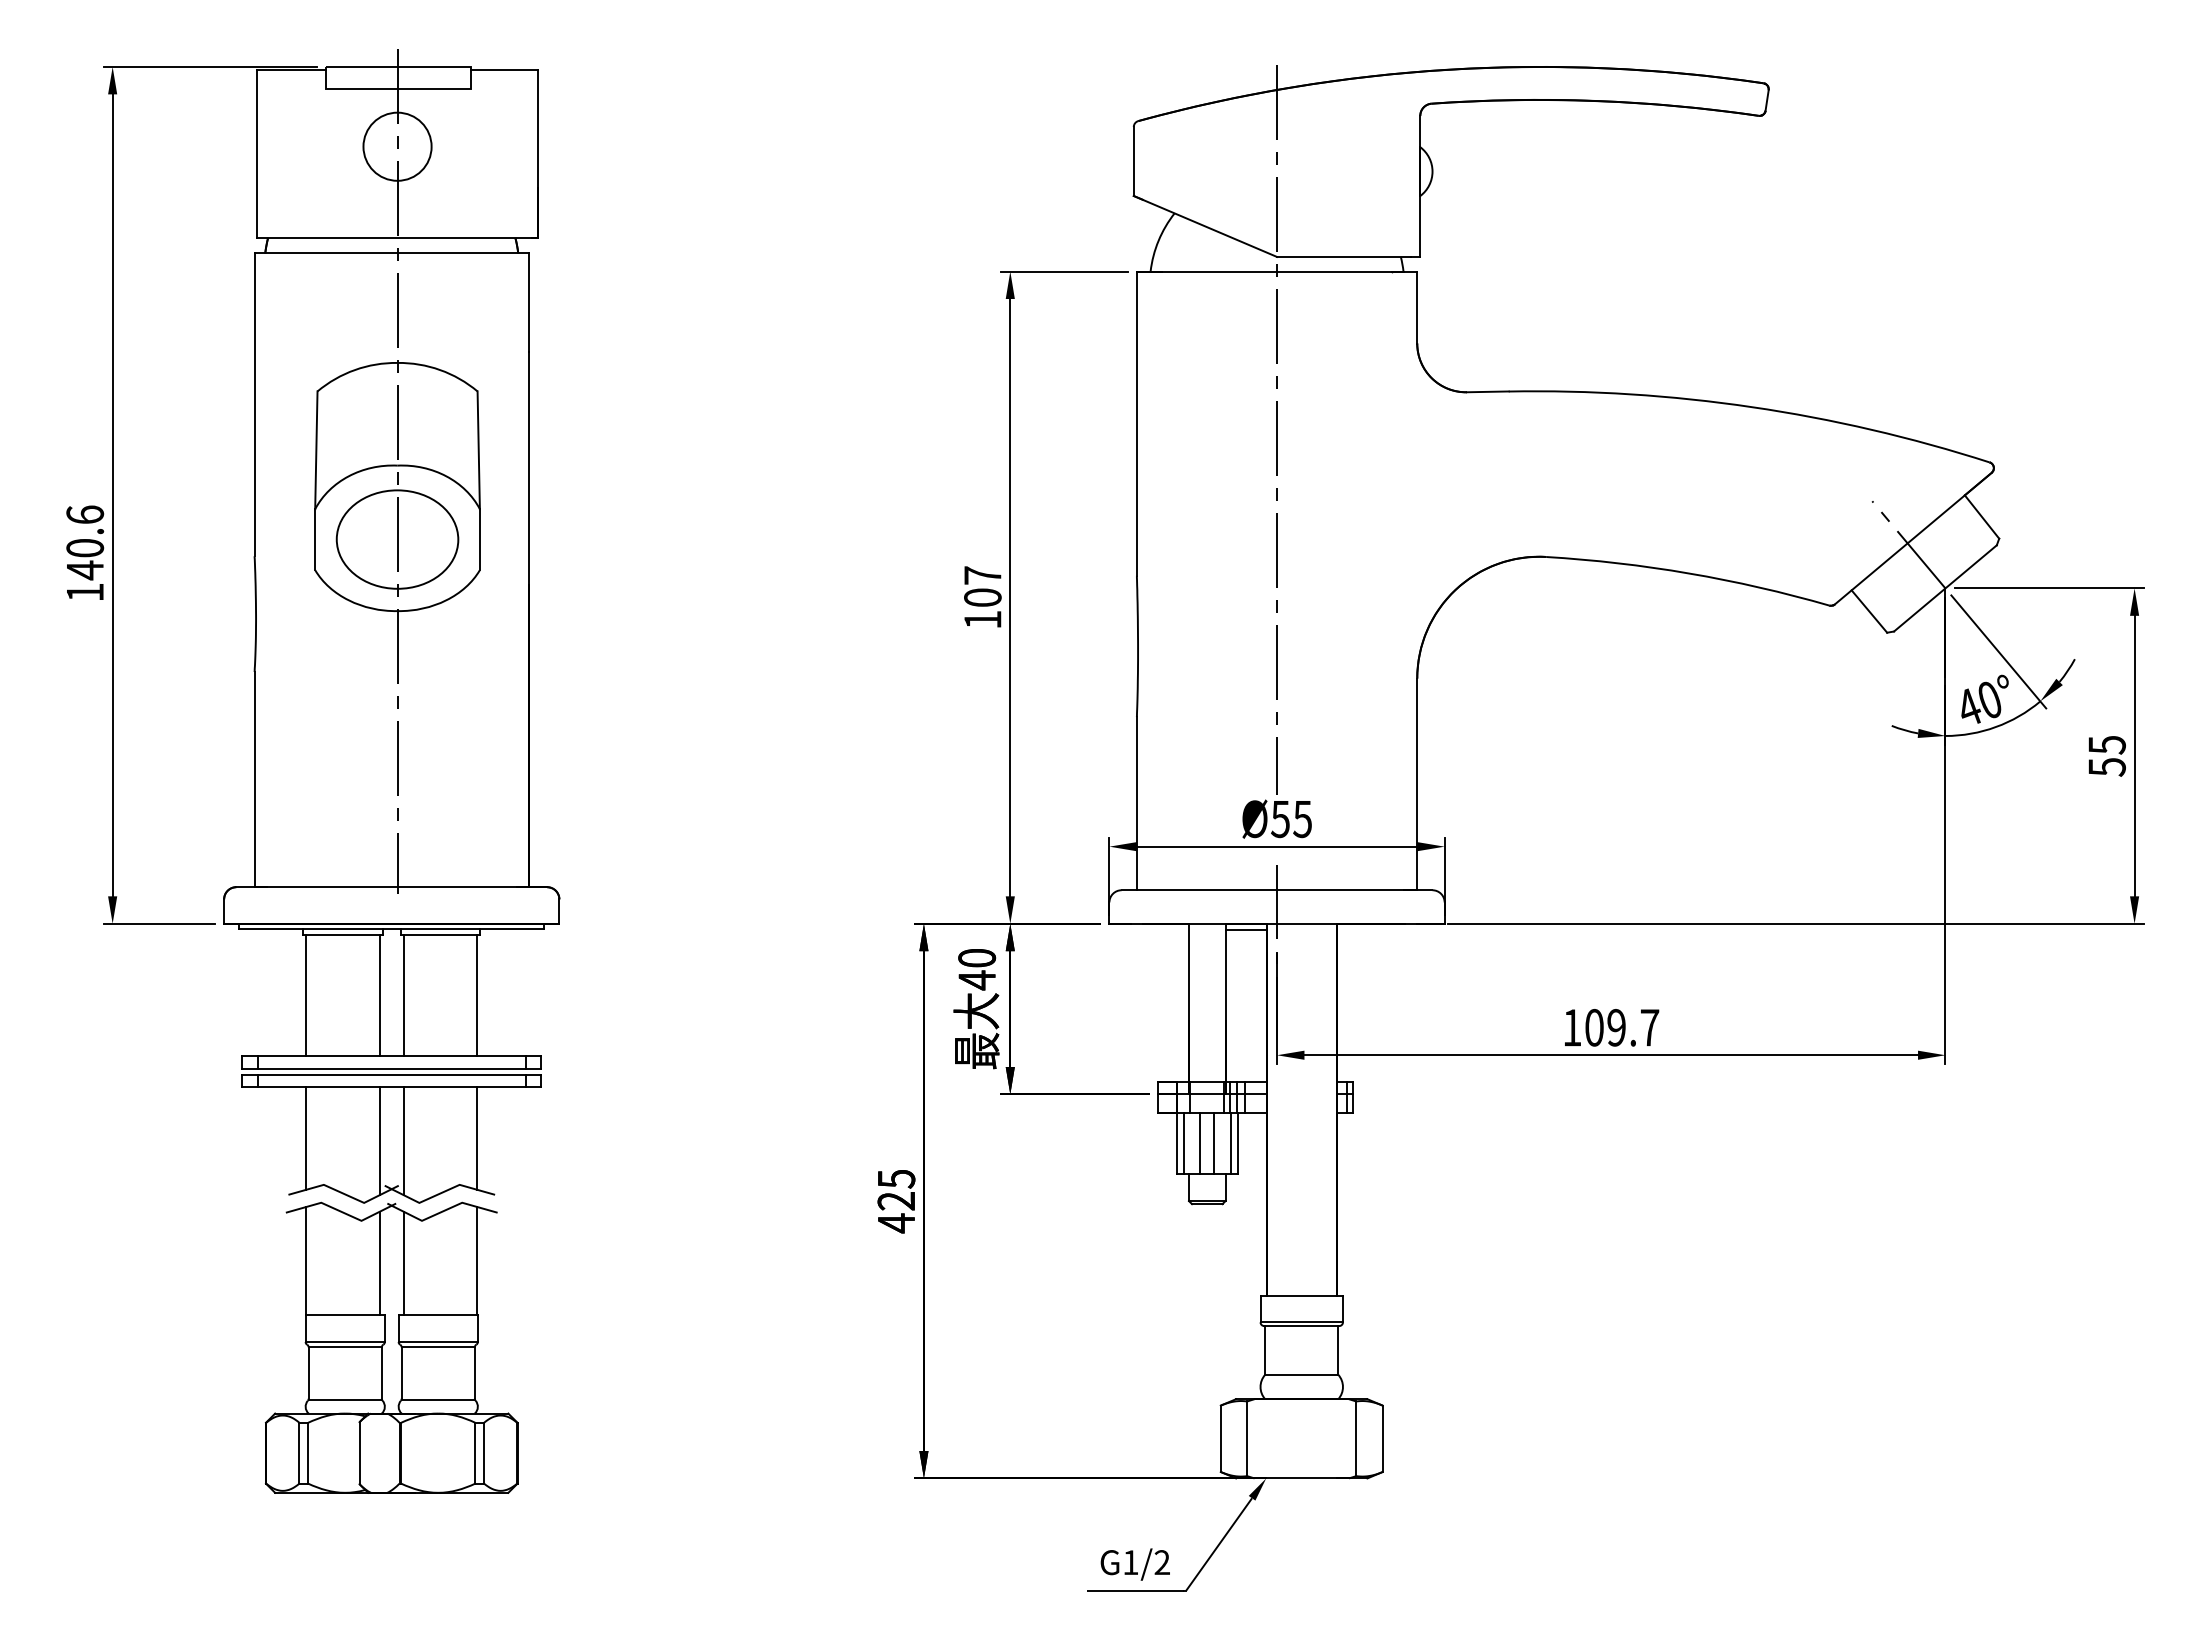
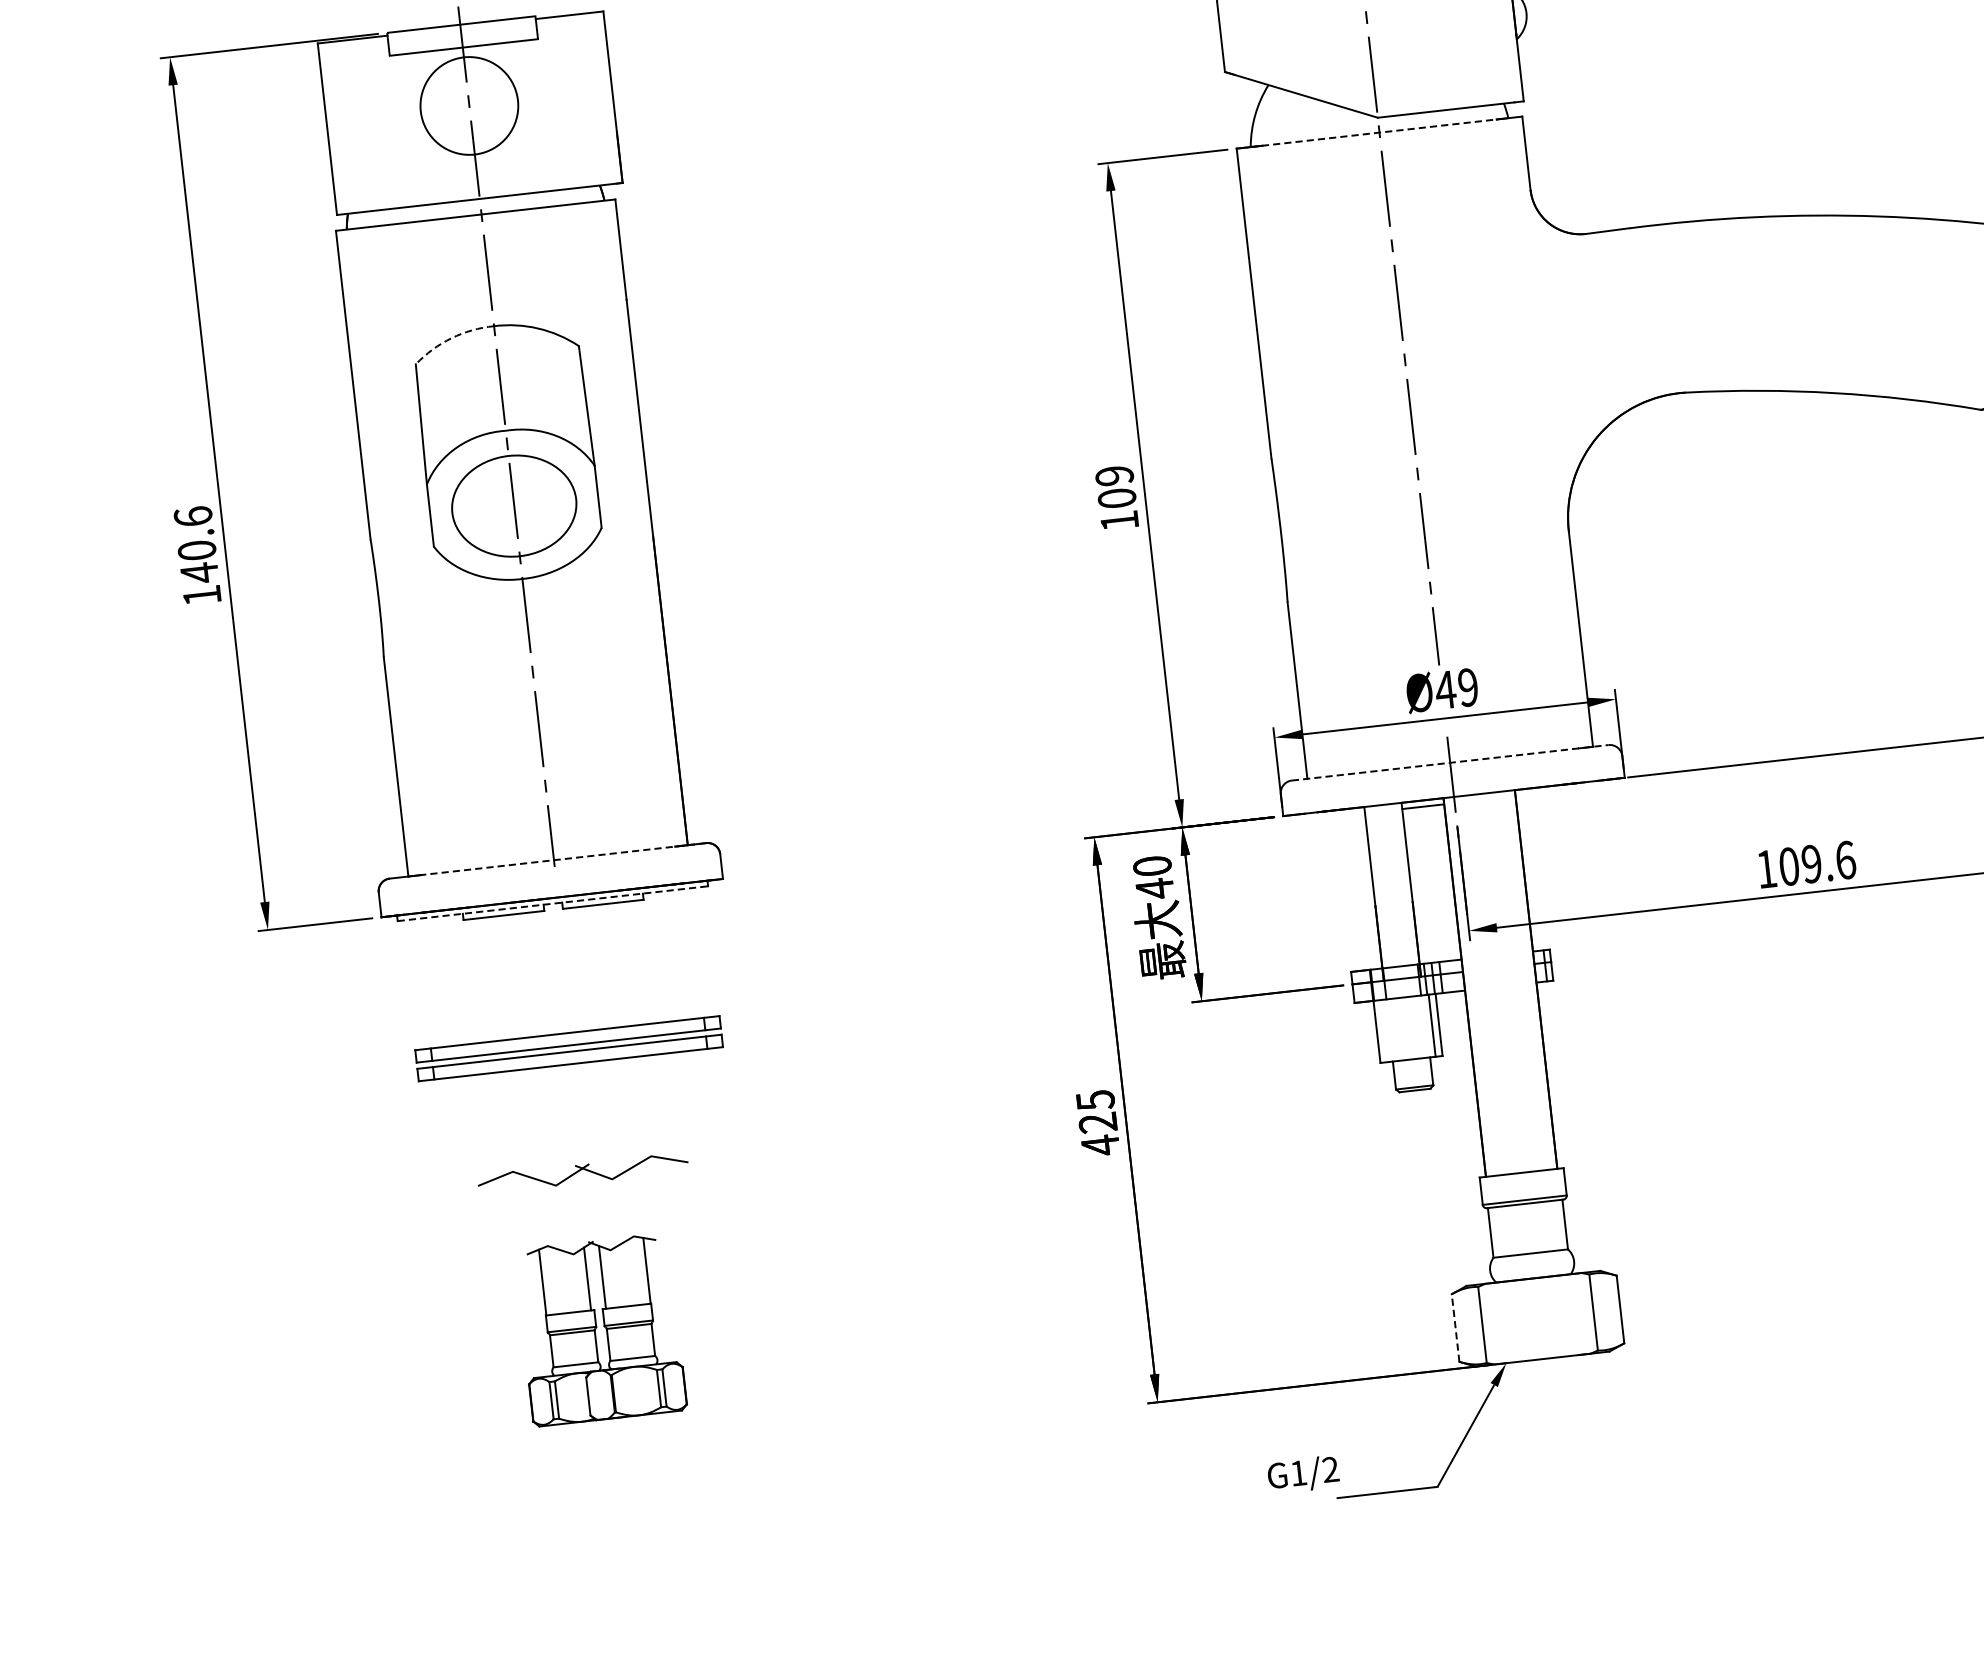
circle: (397, 146) -> (469, 105), size x1.4
line: (1271, 271) -> (1373, 133), solid -> dashed
arc: (354, 370) -> (451, 338), solid -> dashed
text: (982, 575) -> (1114, 475), 107 -> 109
text: (1290, 819) -> (1455, 689), Ø55 -> Ø49
line: (406, 887) -> (563, 859), solid -> dashed
line: (1277, 890) -> (1450, 763), solid -> dashed
line: (392, 929) -> (553, 903), solid -> dashed
line: (306, 995) -> (473, 980), removed
line: (379, 995) -> (547, 972), removed
line: (403, 995) -> (572, 969), removed
line: (477, 995) -> (647, 961), removed
text: (1650, 1027) -> (1846, 859), 109.7 -> 109.6
line: (306, 1137) -> (489, 1125), removed
line: (477, 1137) -> (664, 1106), removed
line: (379, 1140) -> (564, 1120), removed
line: (403, 1140) -> (588, 1117), removed
line: (1183, 1142) -> (1383, 1030), removed
line: (1200, 1142) -> (1401, 1028), removed
line: (1214, 1142) -> (1415, 1026), removed
part: (391, 1347) -> (600, 1329), size x0.6
line: (1220, 1438) -> (1455, 1327), solid -> dashed
text: (1134, 1564) -> (1302, 1474), moved

